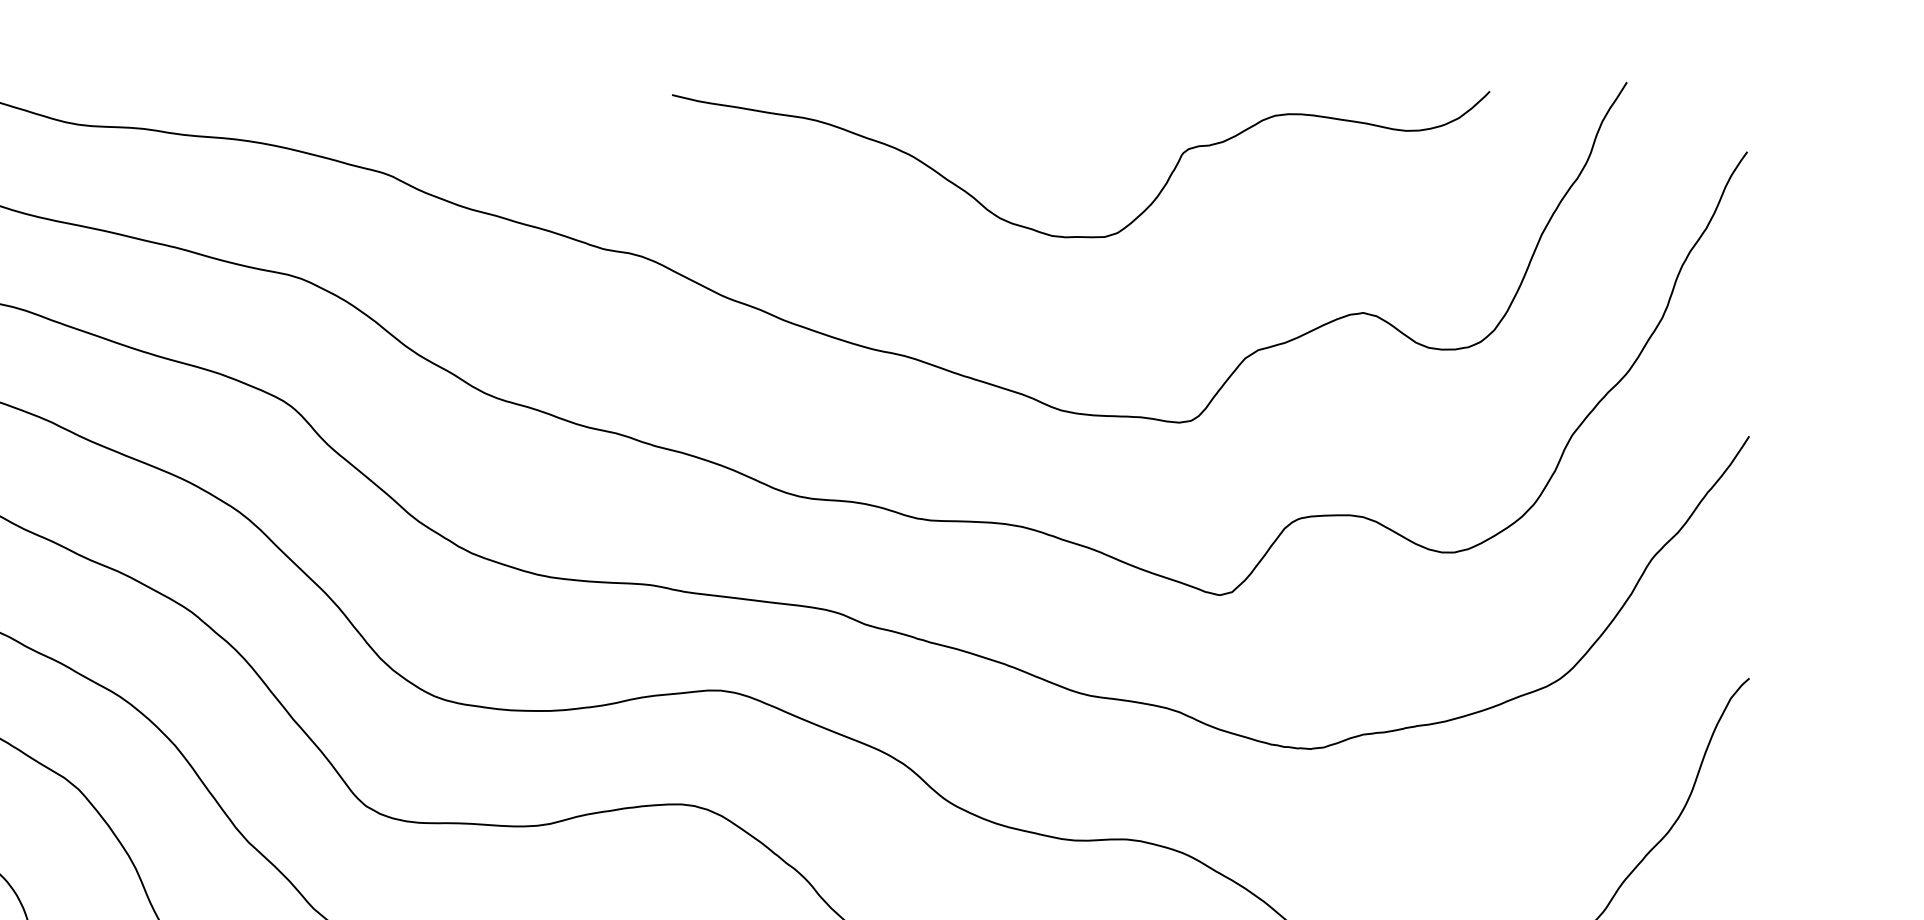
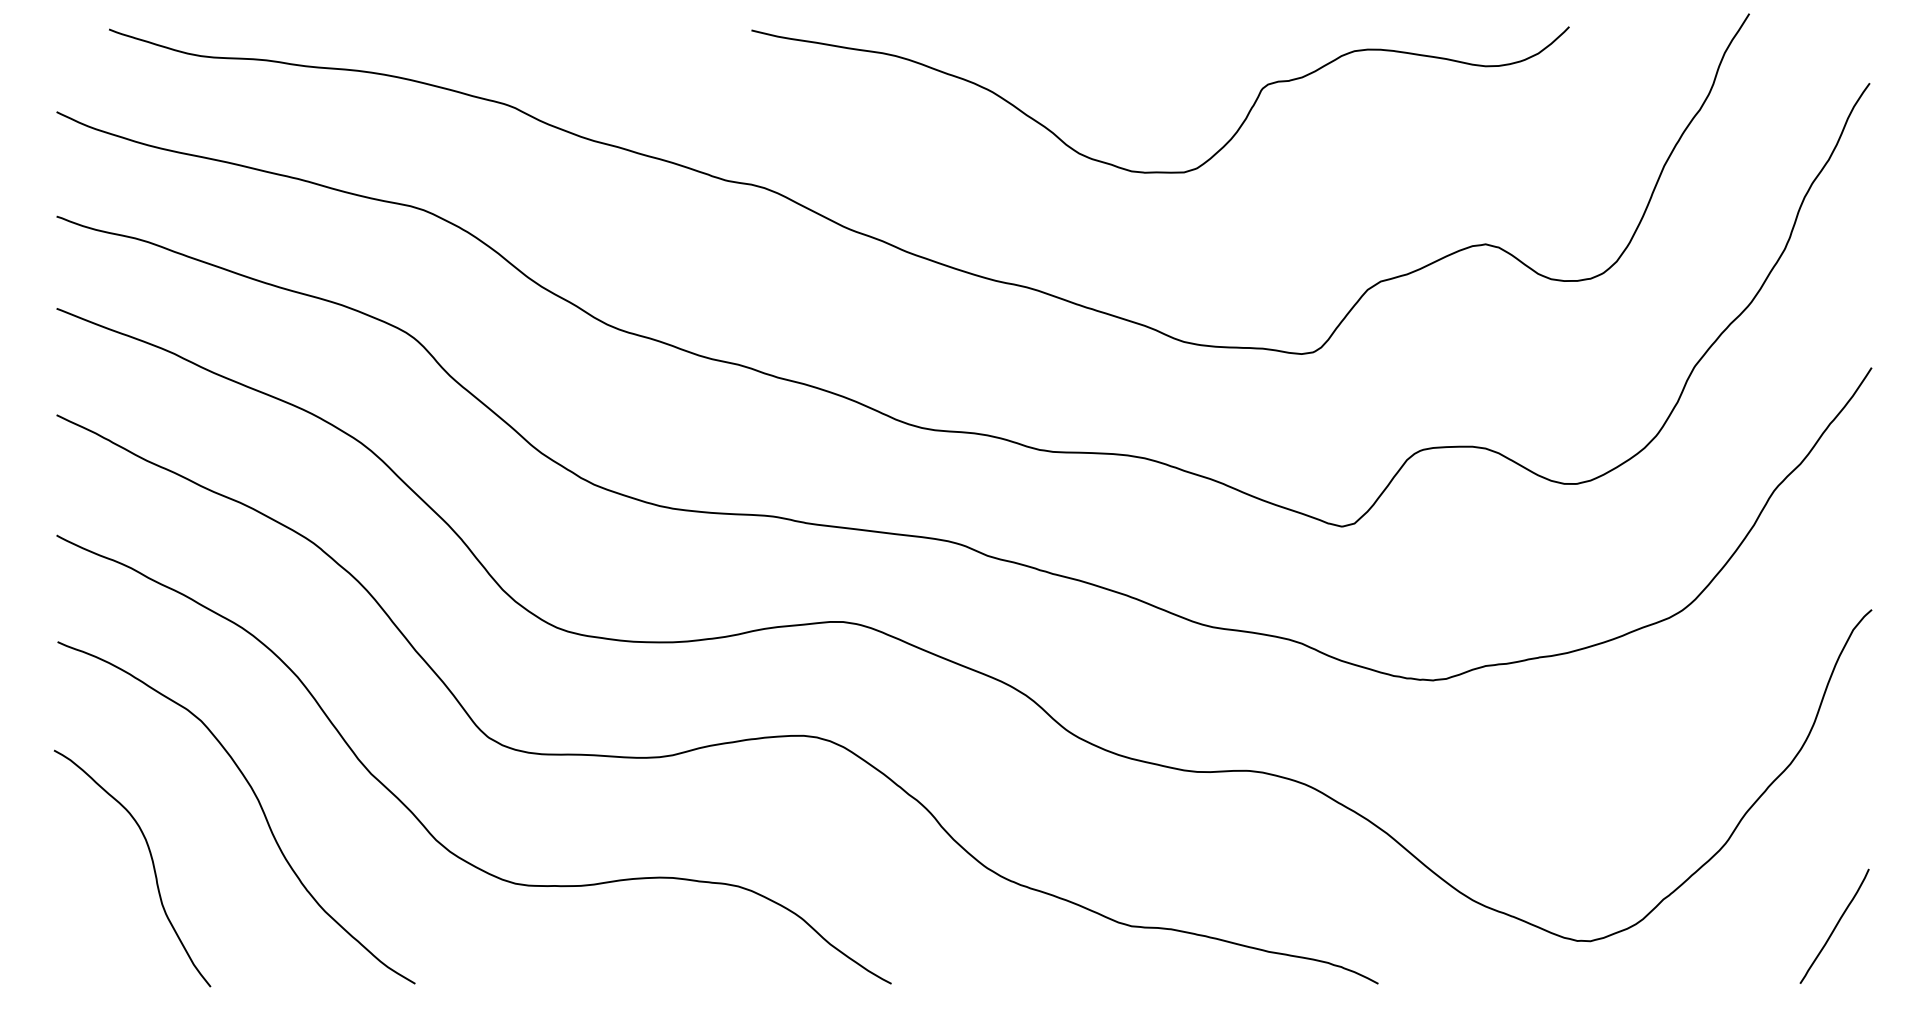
curve: (1081, 236) -> (1160, 171), moved

